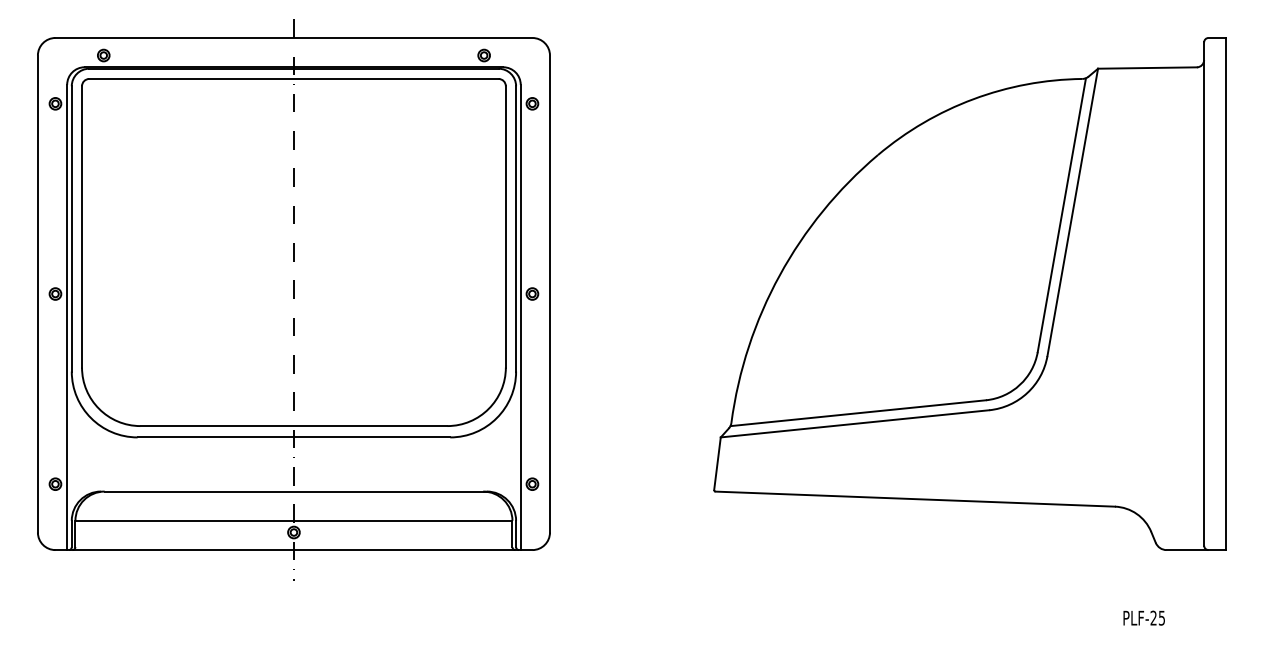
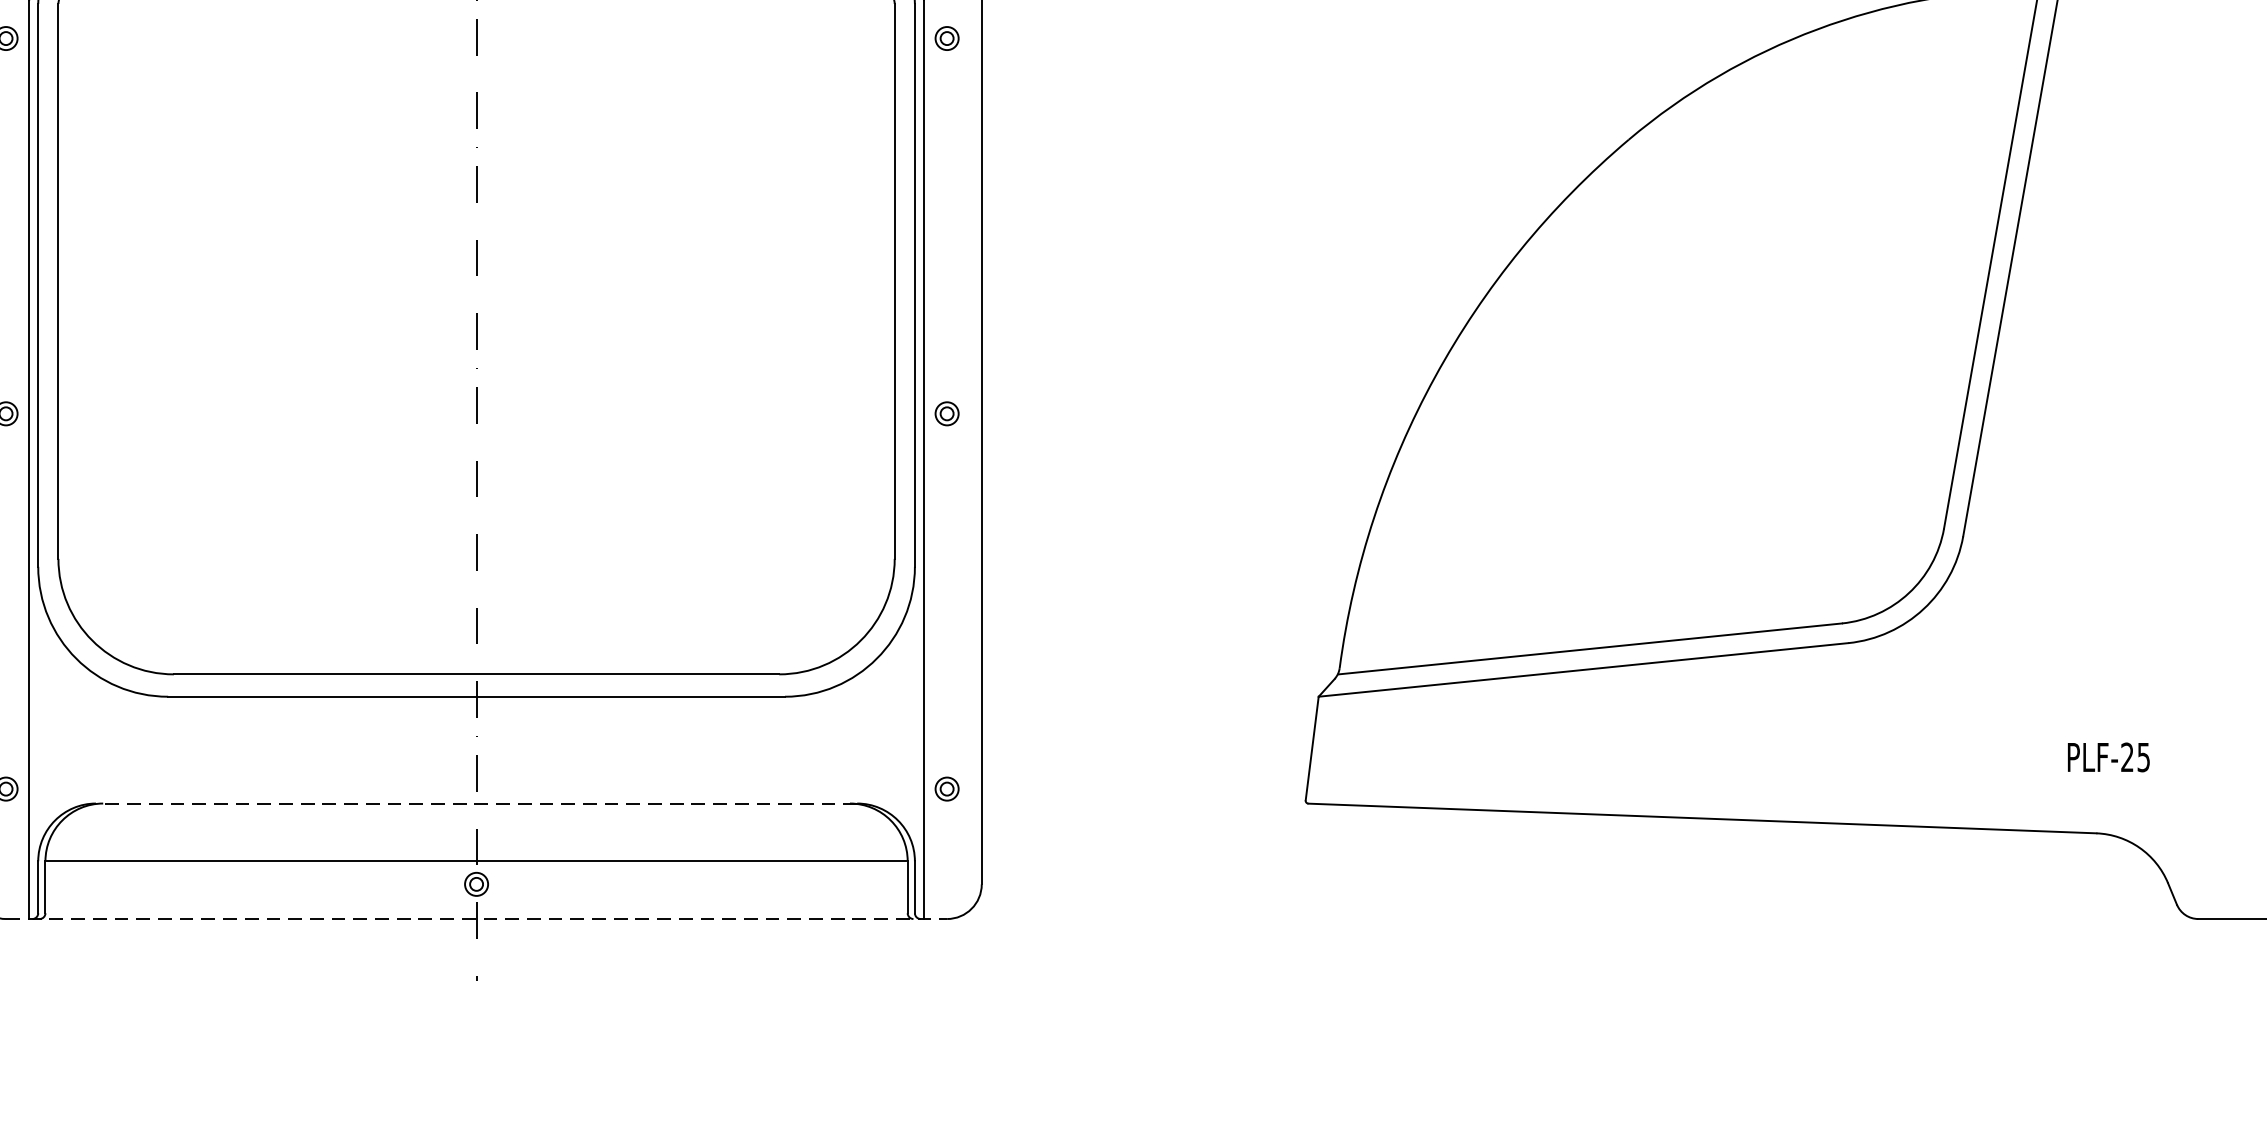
line: (295, 491) -> (479, 803), solid -> dashed
line: (294, 550) -> (477, 919), solid -> dashed
text: (1143, 617) -> (2107, 756), moved

